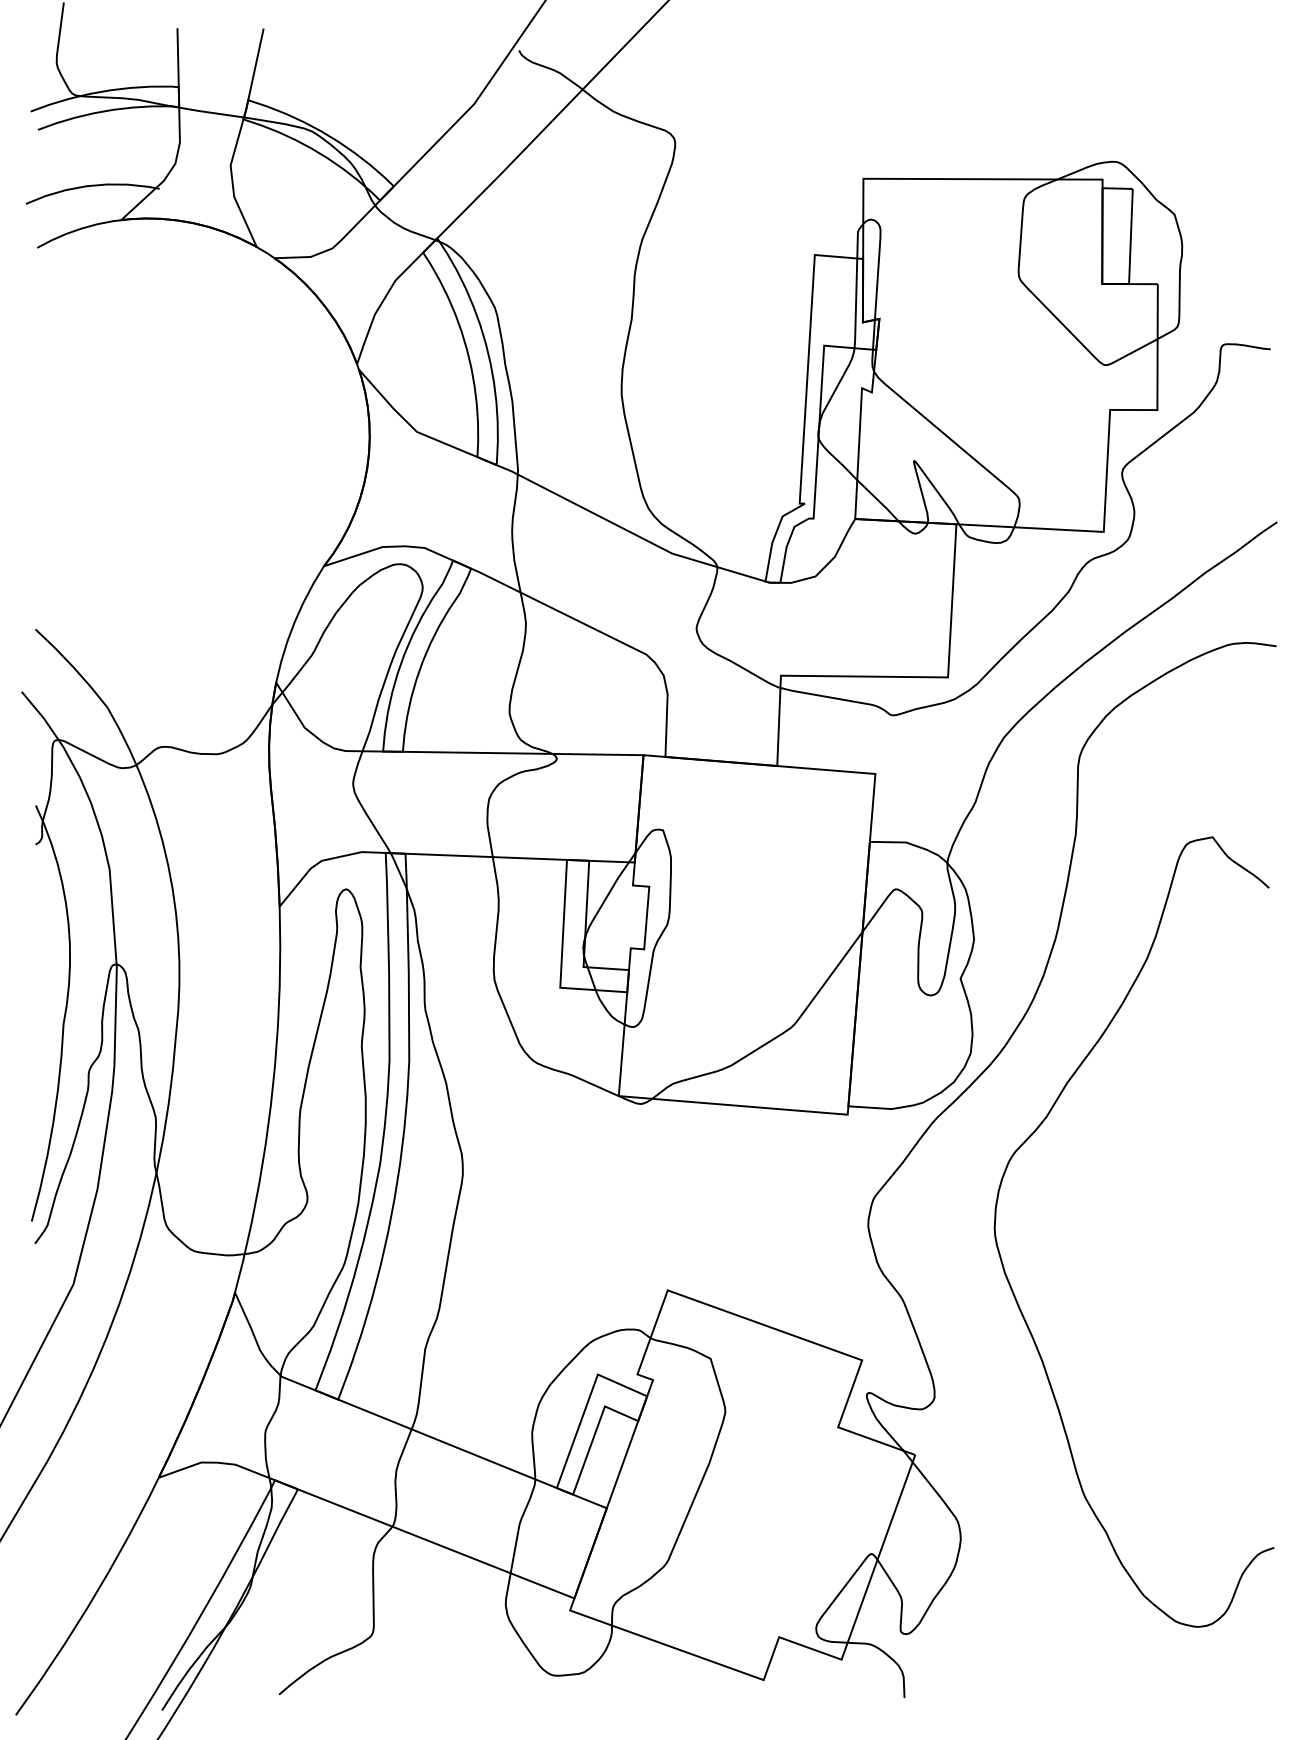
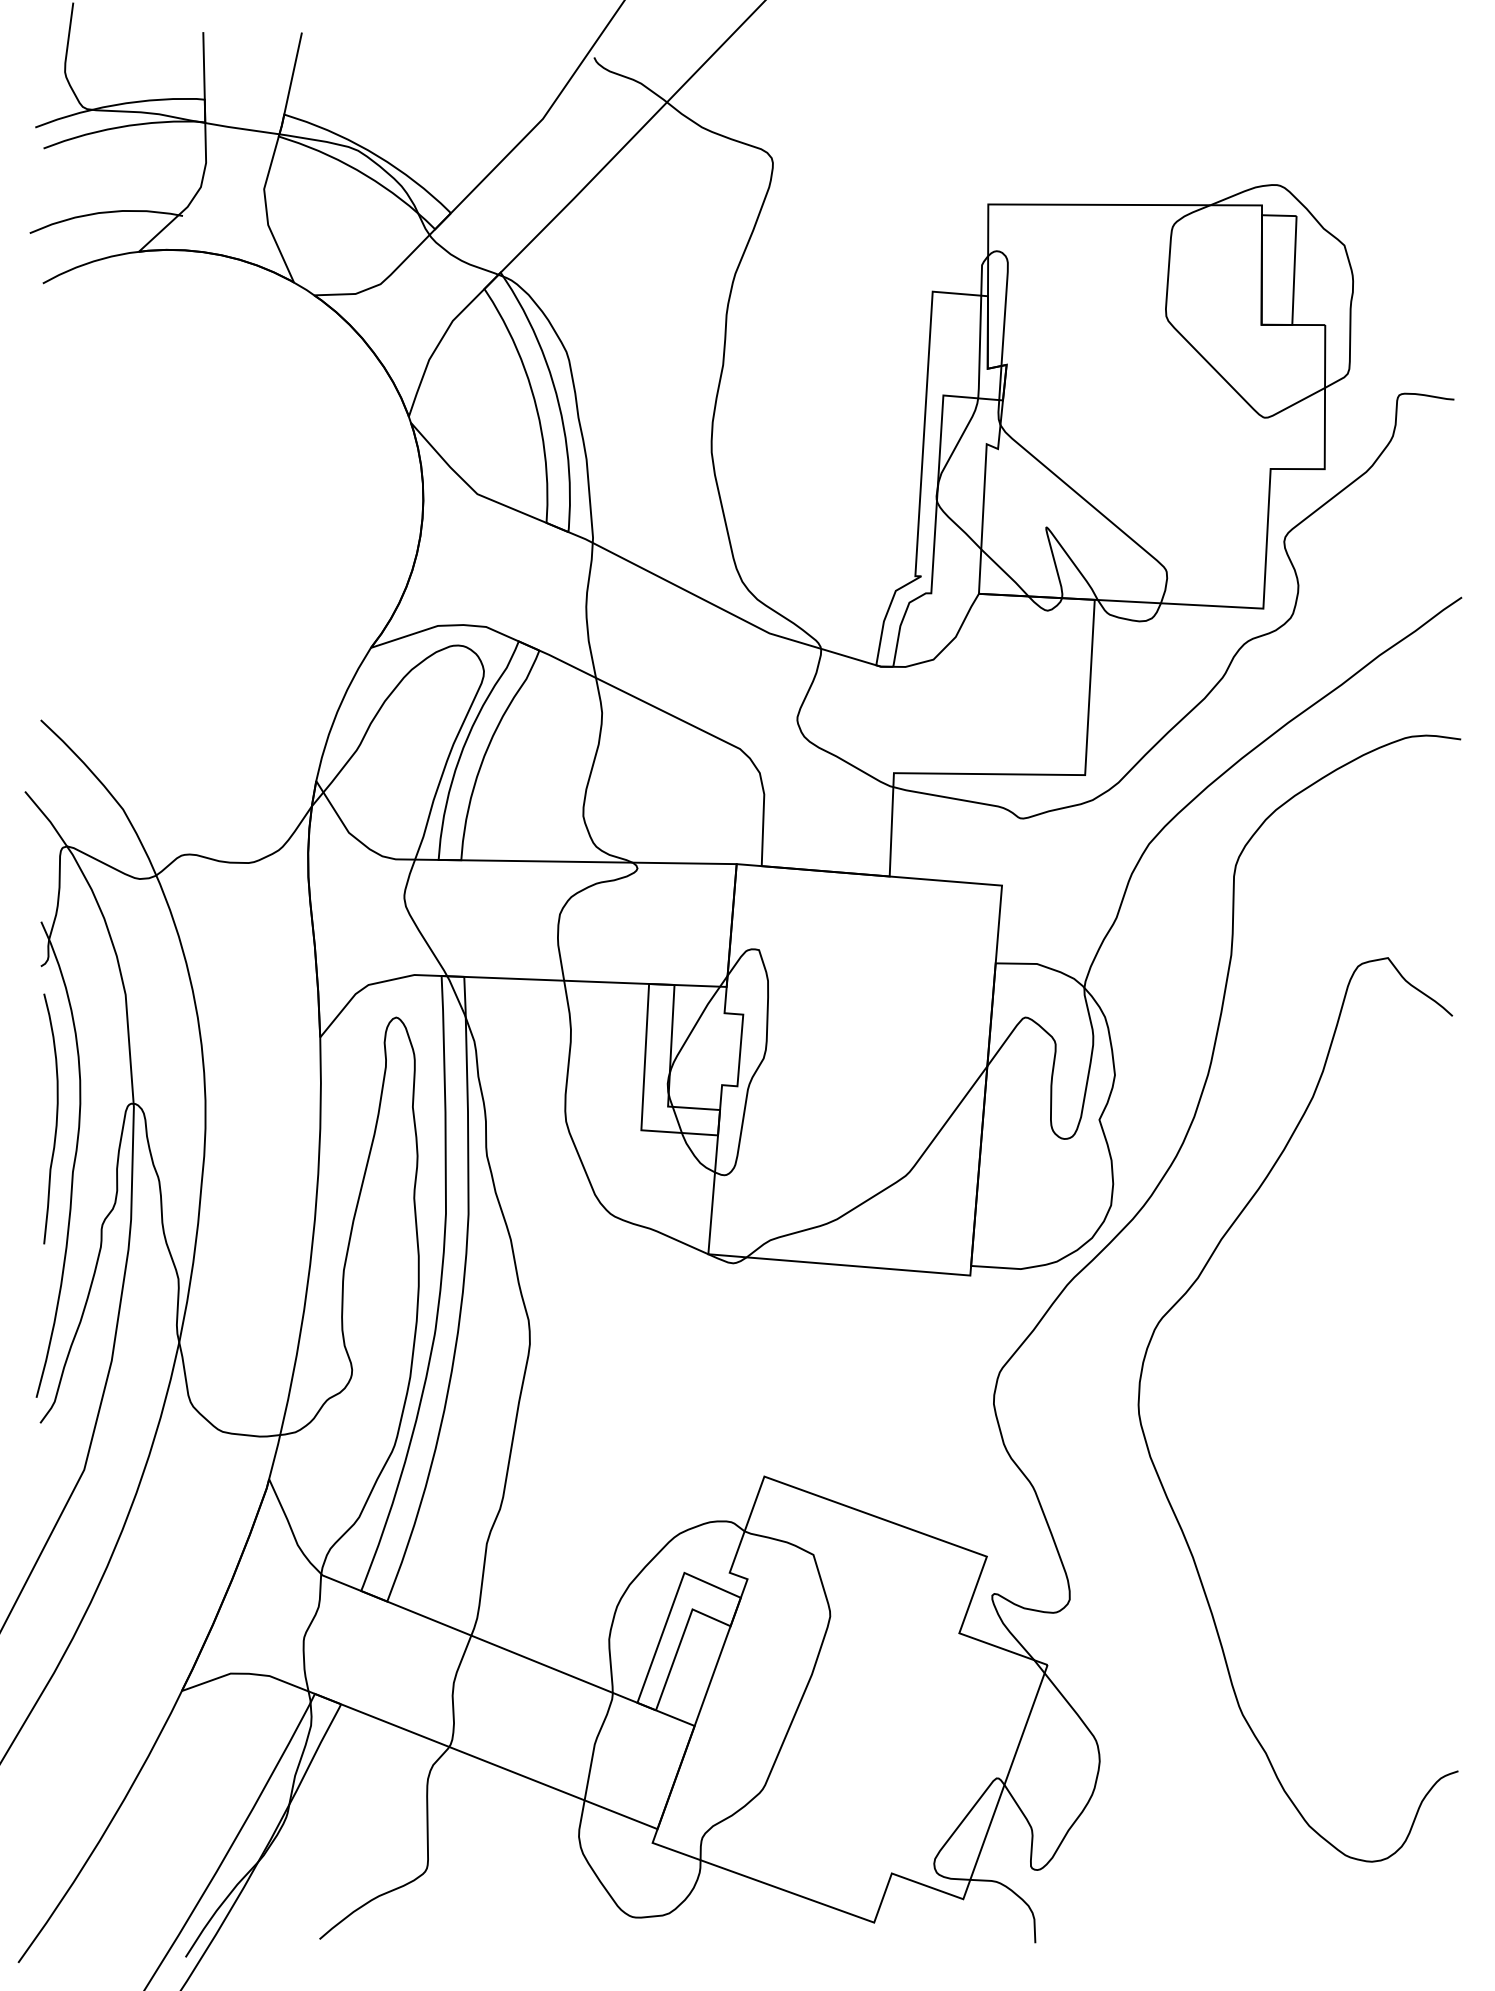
curve: (48, 980) -> (55, 1121), added

